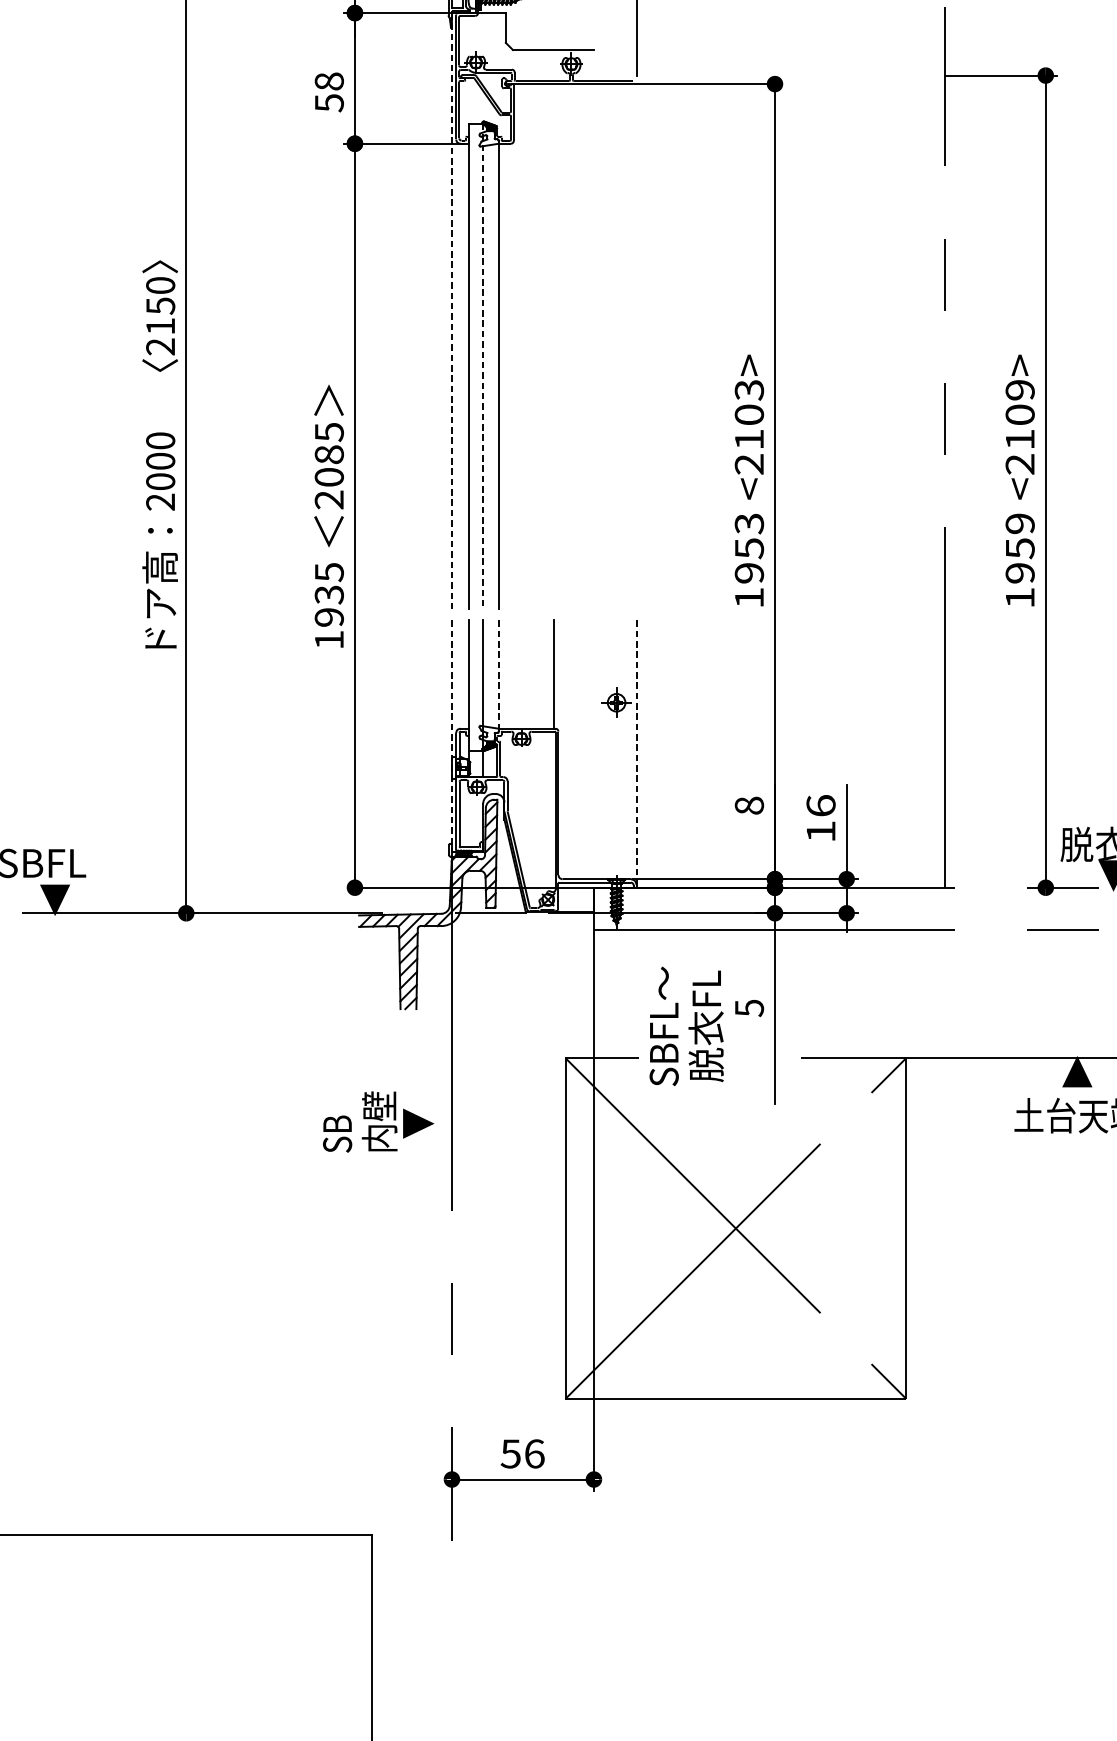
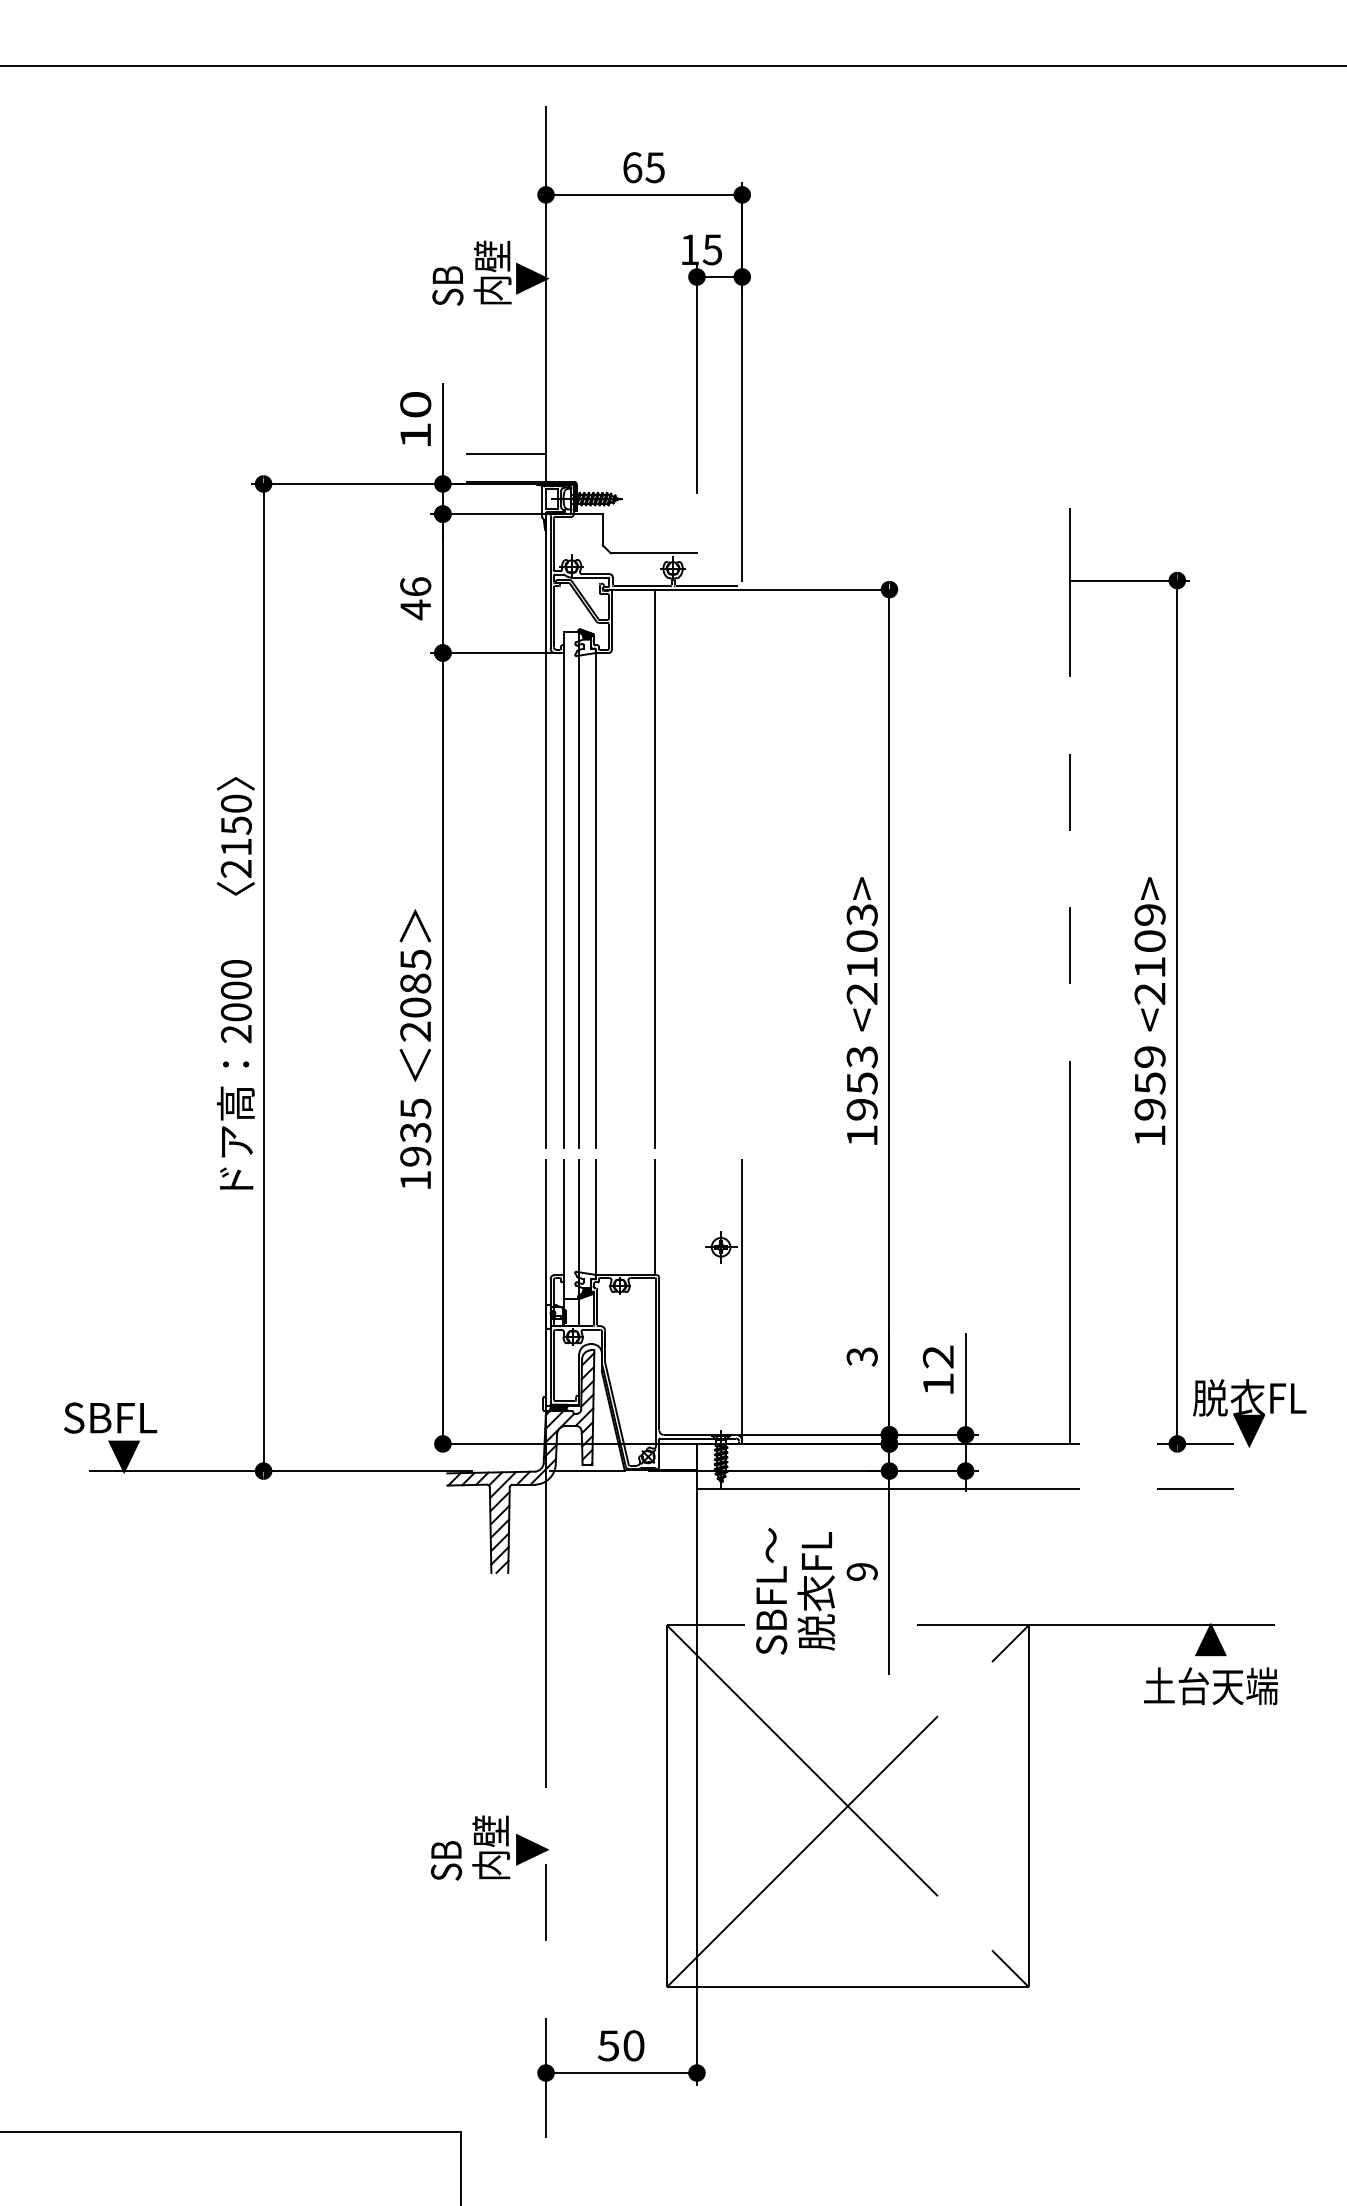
text: (329, 92) -> (415, 598), 58 -> 46
line: (452, 310) -> (546, 830), dashed -> solid
line: (553, 346) -> (654, 868), added
line: (483, 366) -> (579, 889), dashed -> solid
line: (498, 676) -> (595, 1219), dashed -> solid
line: (452, 736) -> (546, 1283), dashed -> solid
line: (636, 754) -> (742, 1302), dashed -> solid
text: (748, 805) -> (861, 1356), 8 -> 3
text: (820, 805) -> (937, 1356), 16 -> 12
text: (748, 1008) -> (861, 1572), 5 -> 9
text: (378, 1121) -> (489, 1847), moved
text: (534, 1453) -> (633, 2045), 56 -> 50

